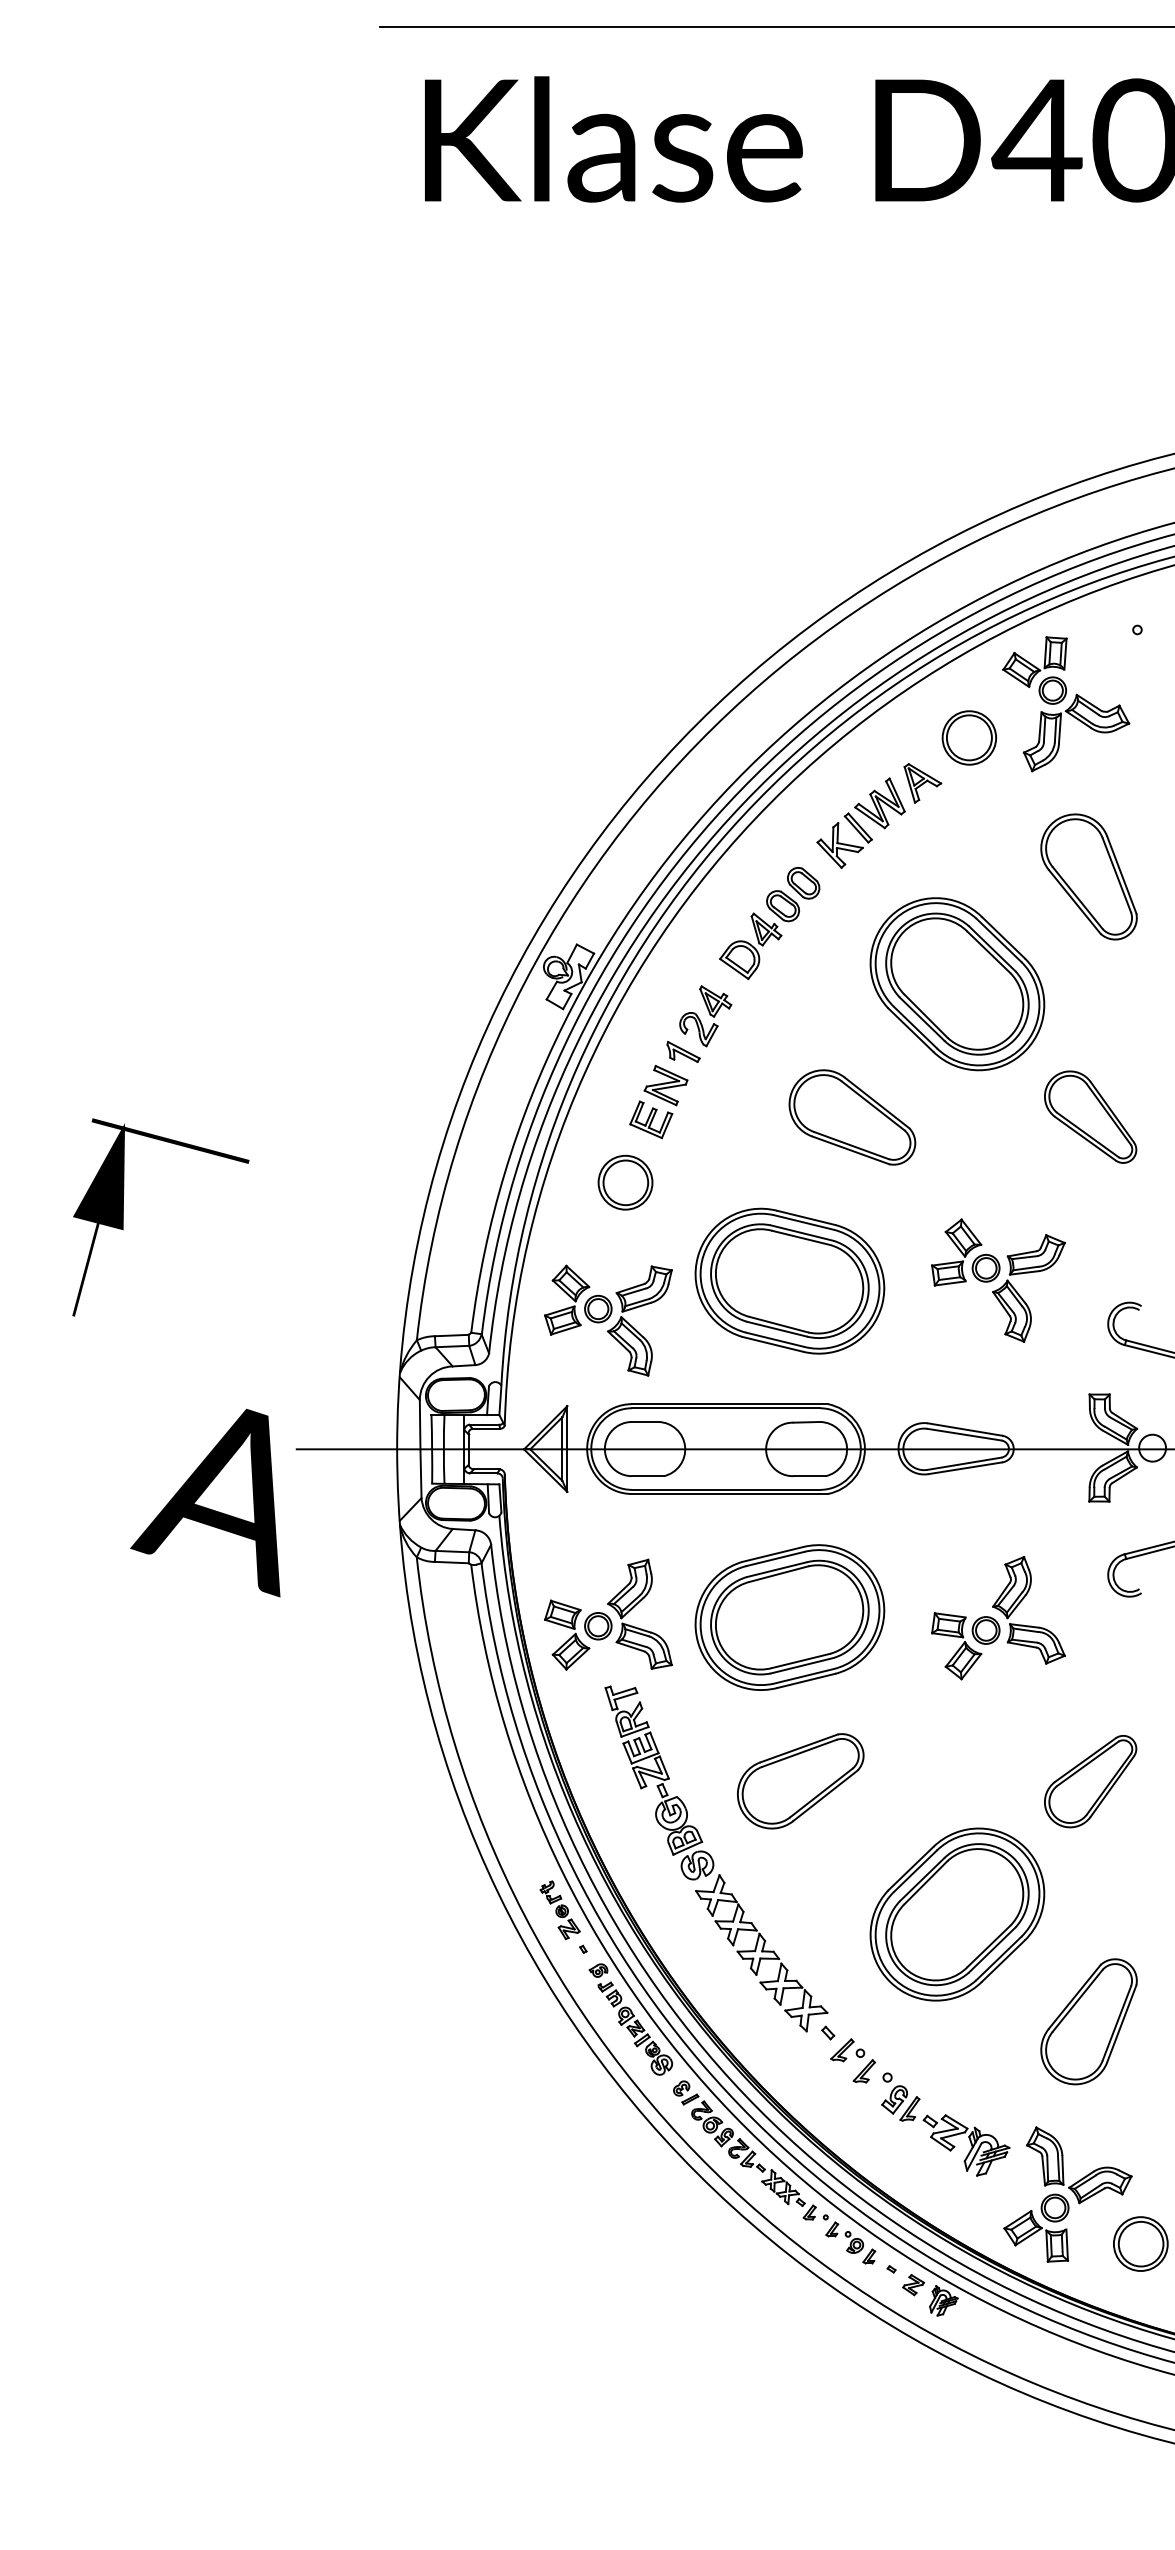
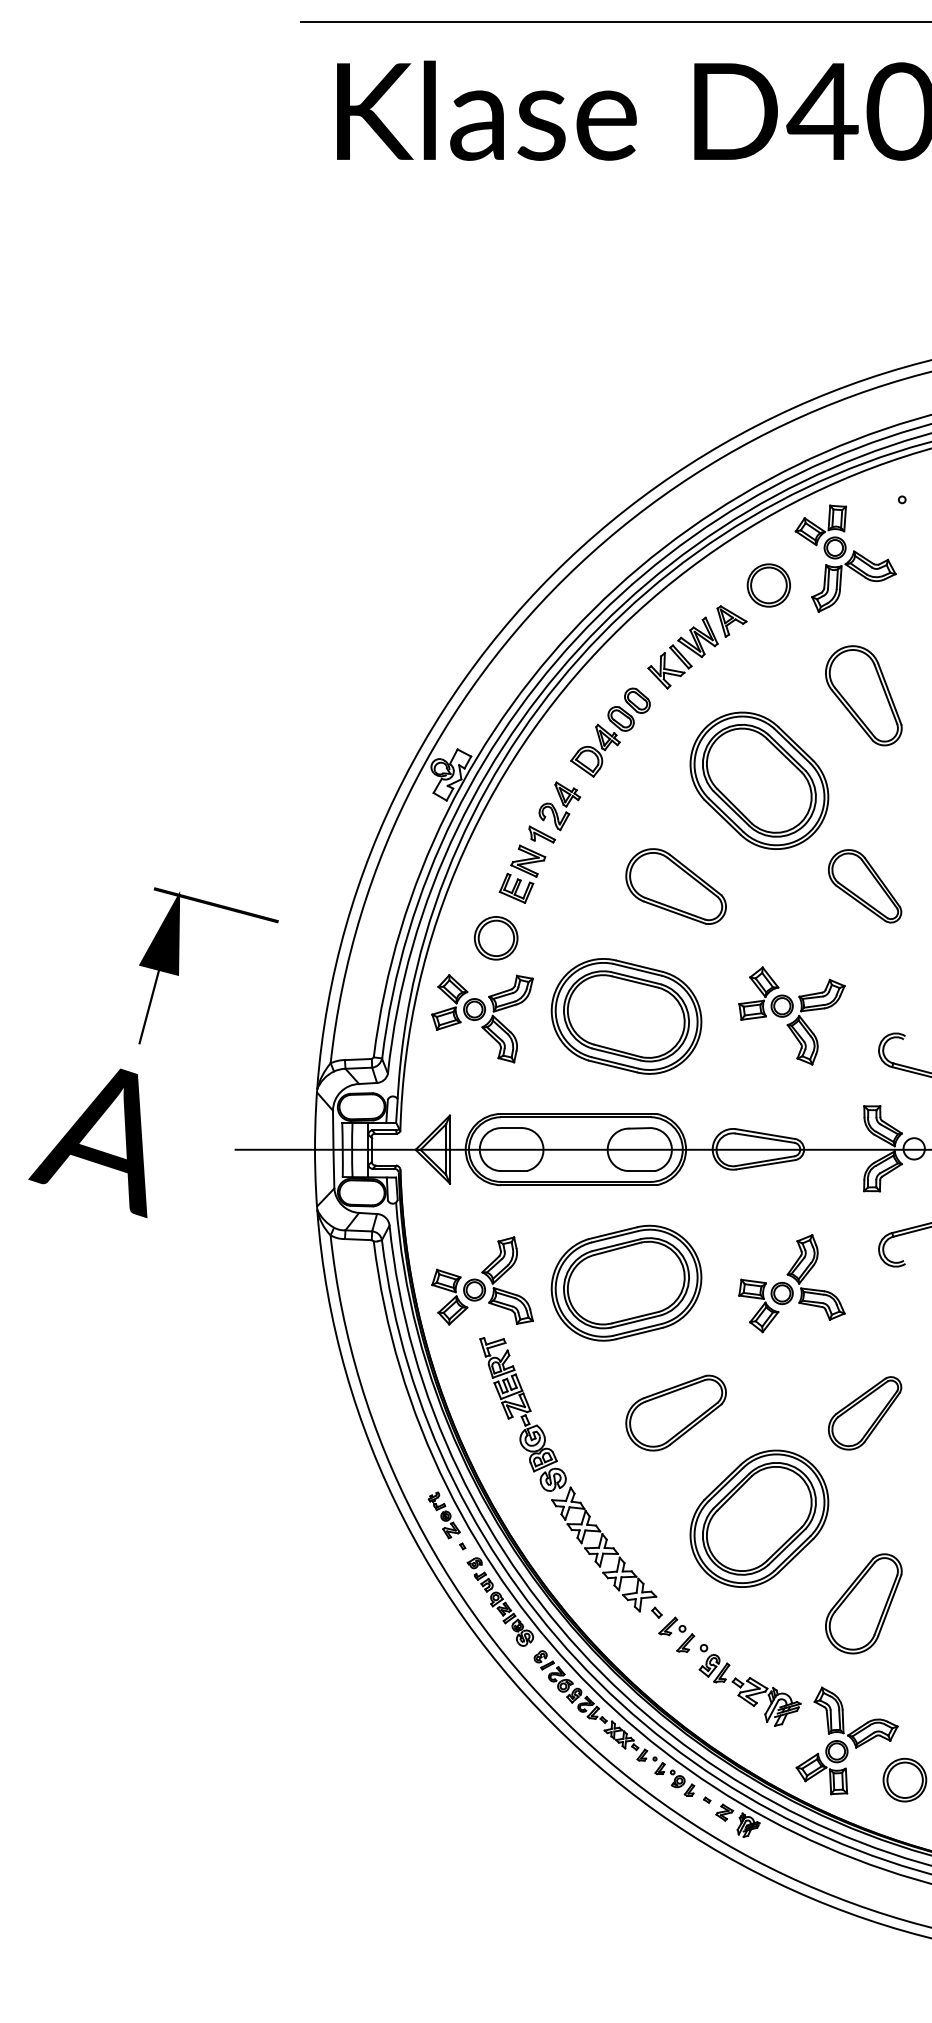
part: (124, 1217) -> (179, 965), moved
part: (608, 1320) -> (482, 1018), moved
text: (204, 1503) -> (87, 1143), moved
part: (799, 1780) -> (675, 1412), moved

